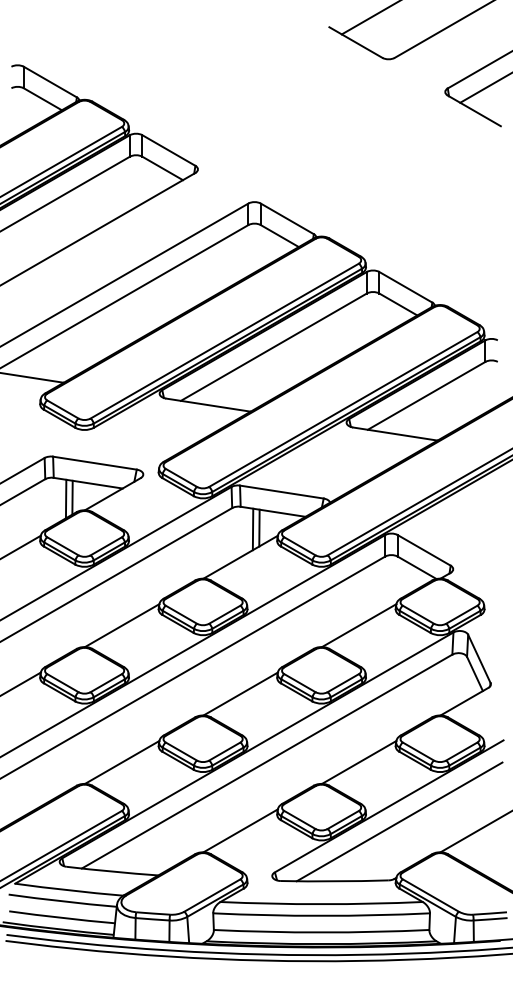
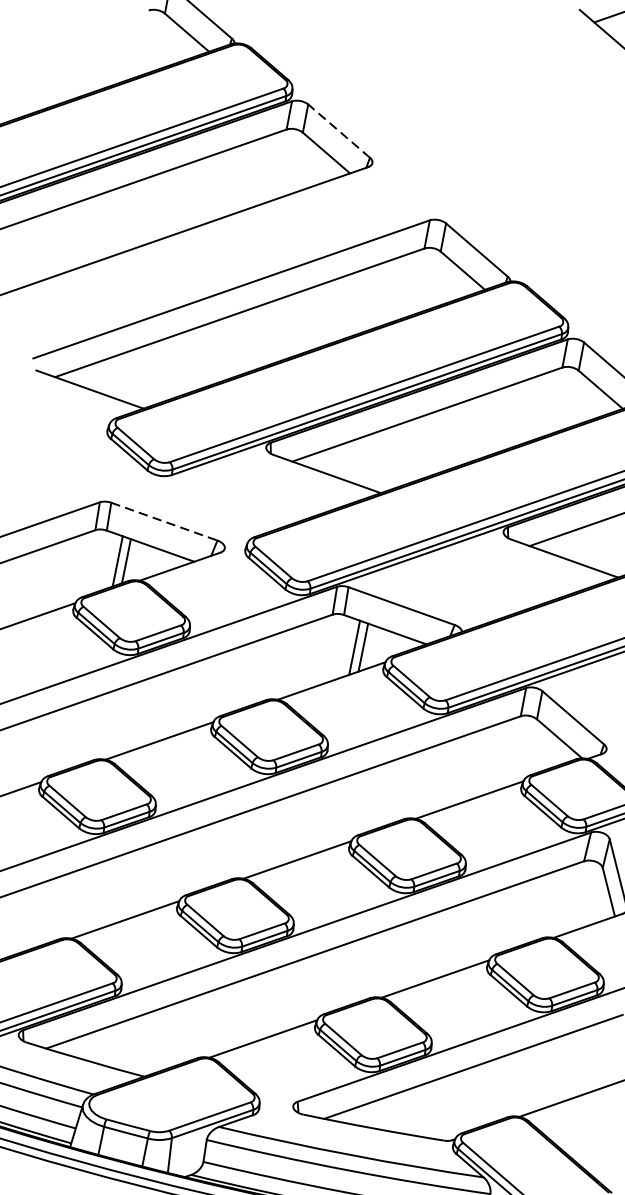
line: (168, 150) -> (338, 131), solid -> dashed
line: (95, 463) -> (165, 522), solid -> dashed

